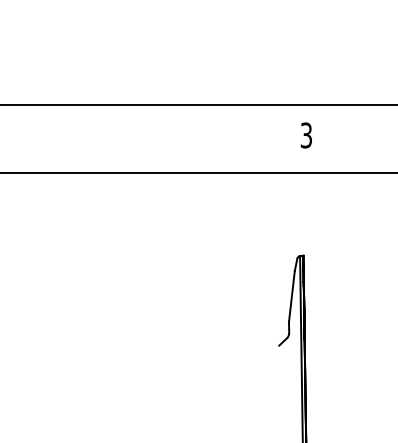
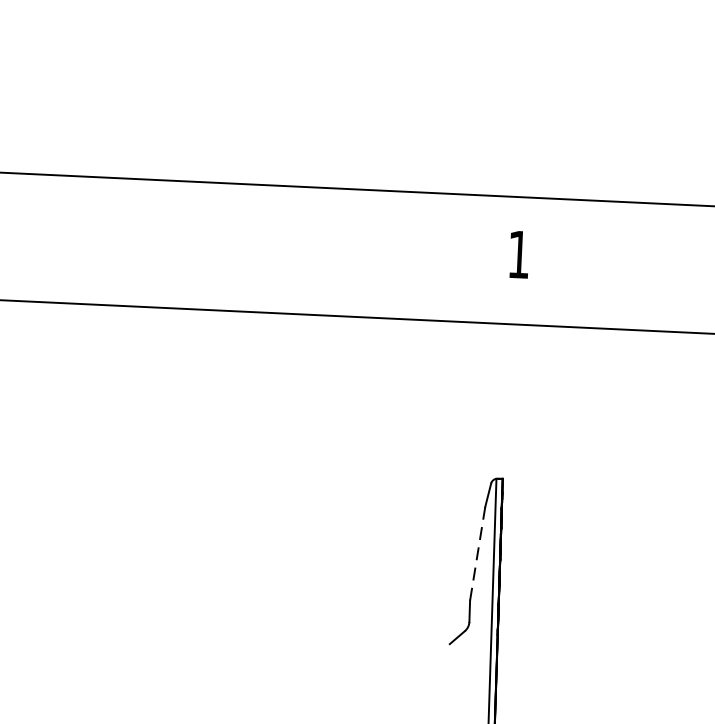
text: (305, 135) -> (517, 254), 3 -> 1
line: (291, 297) -> (476, 555), solid -> dashed

